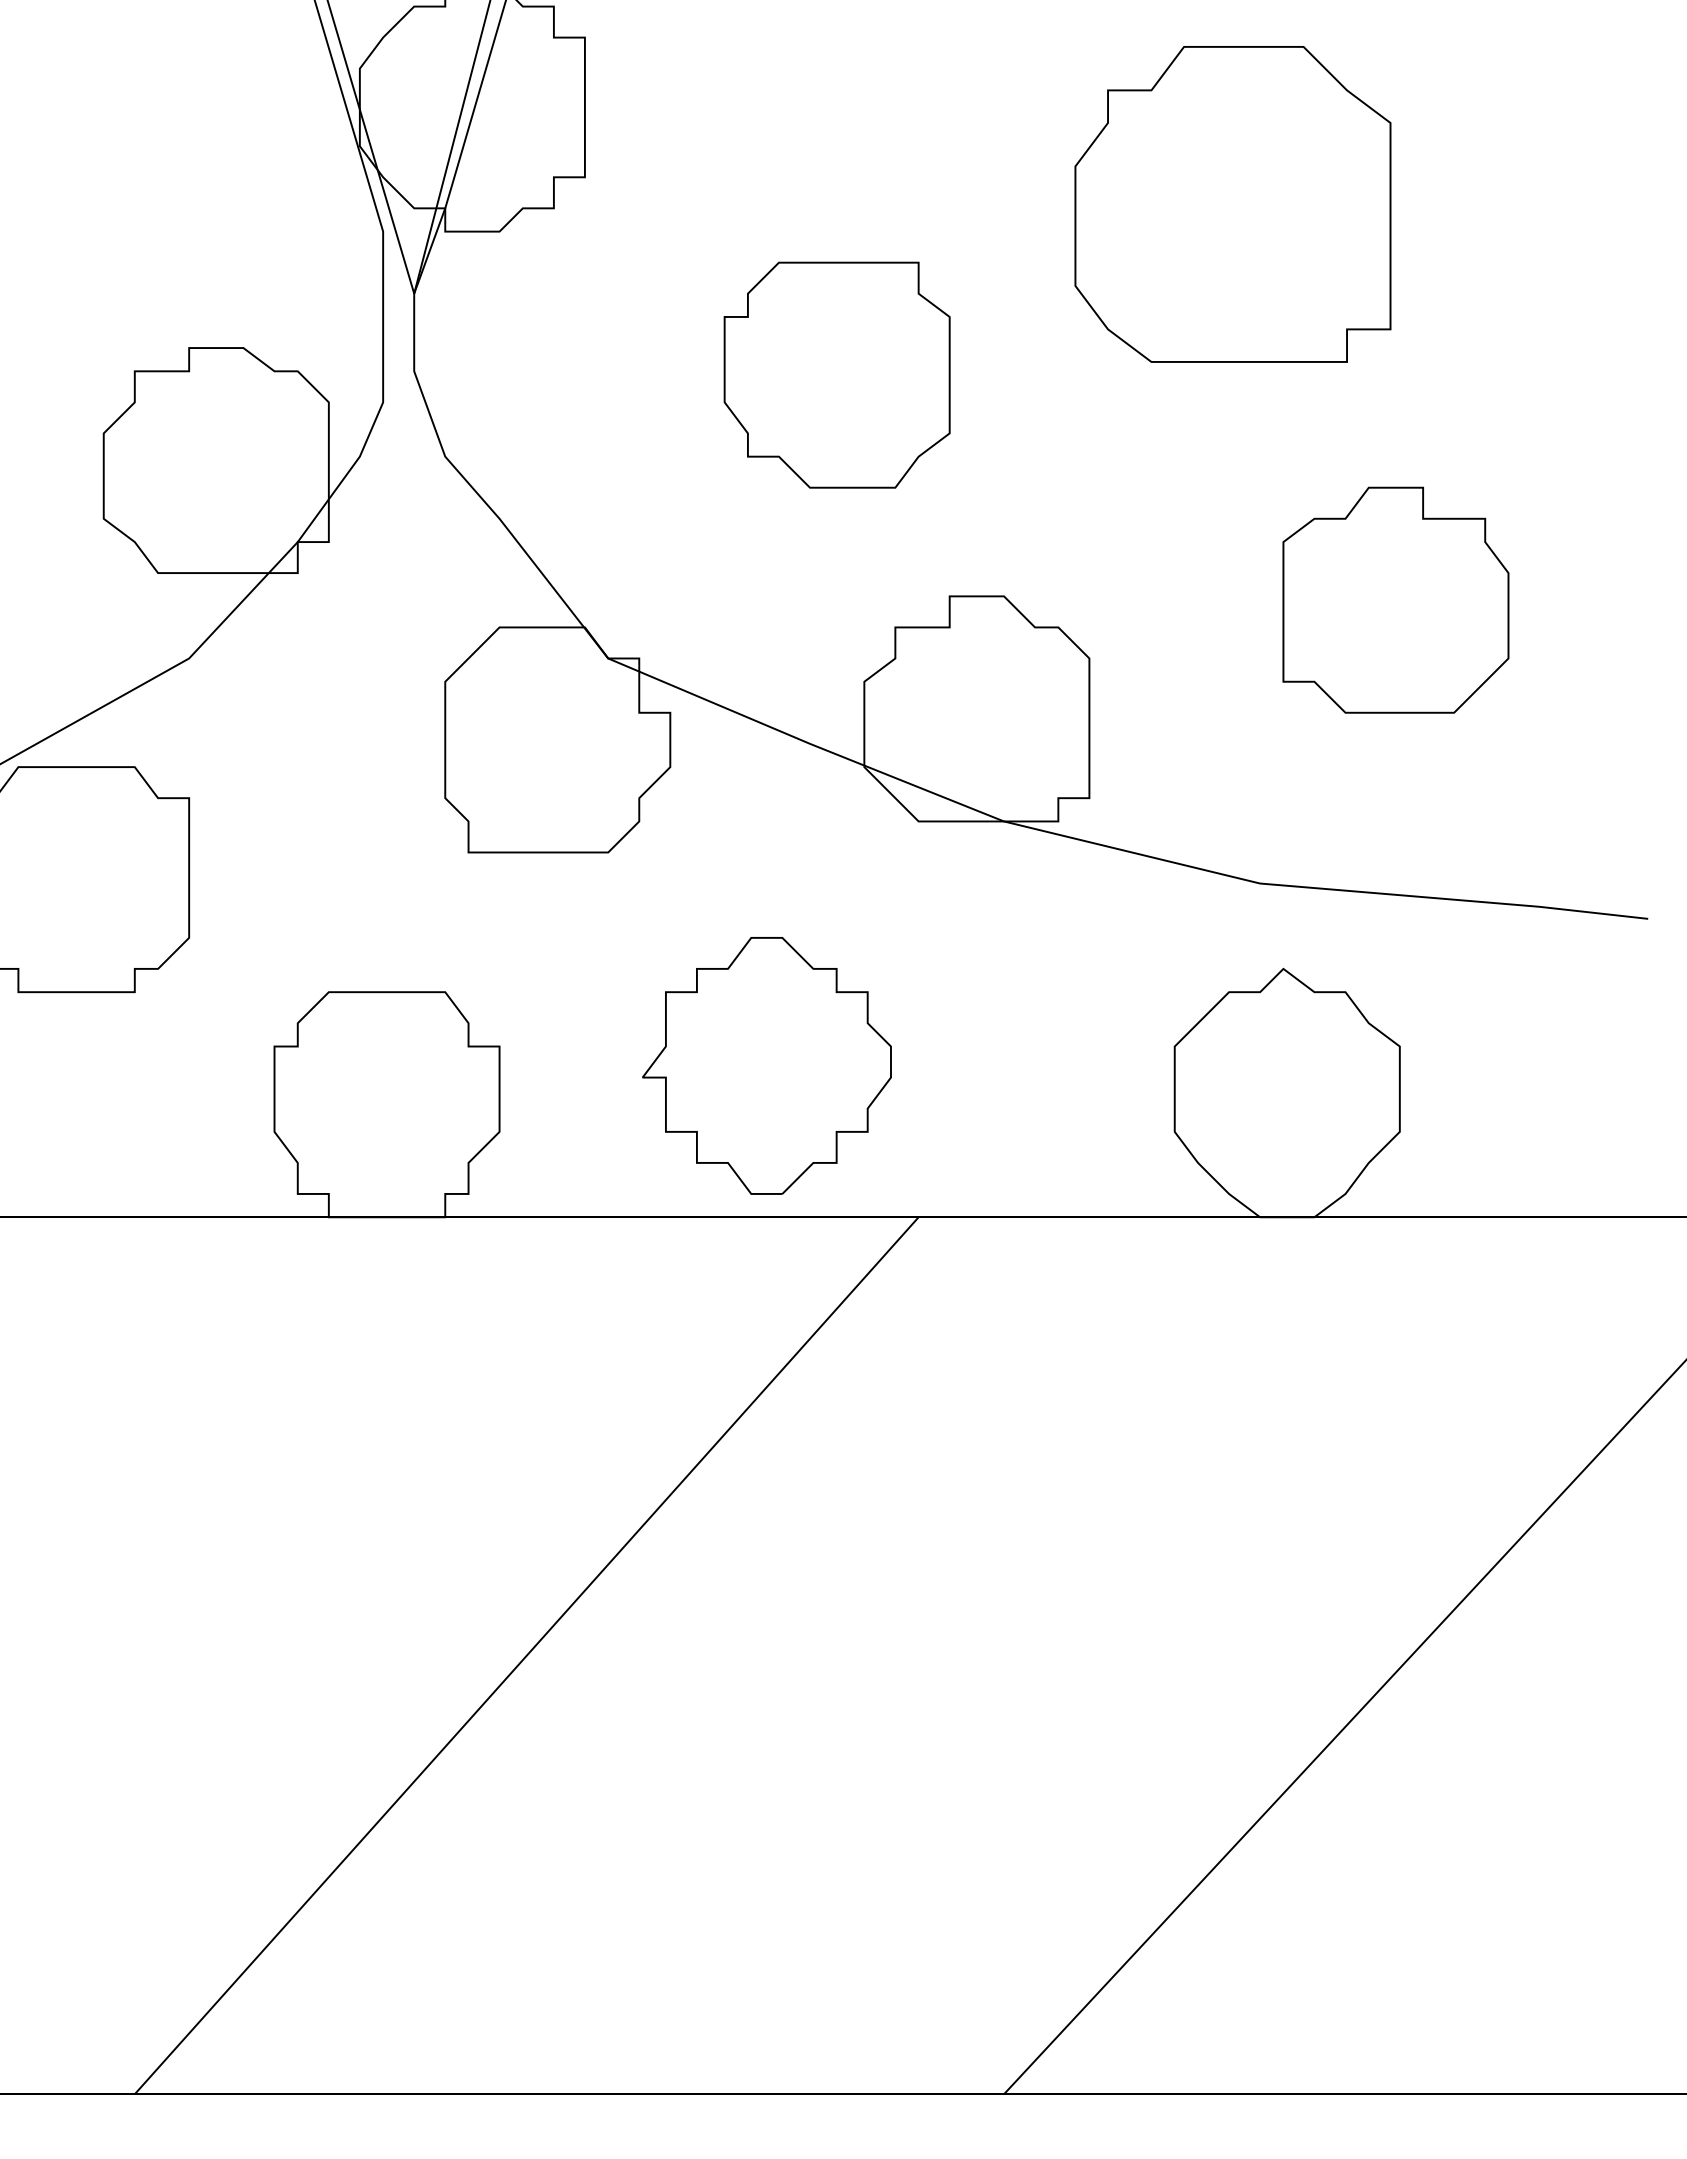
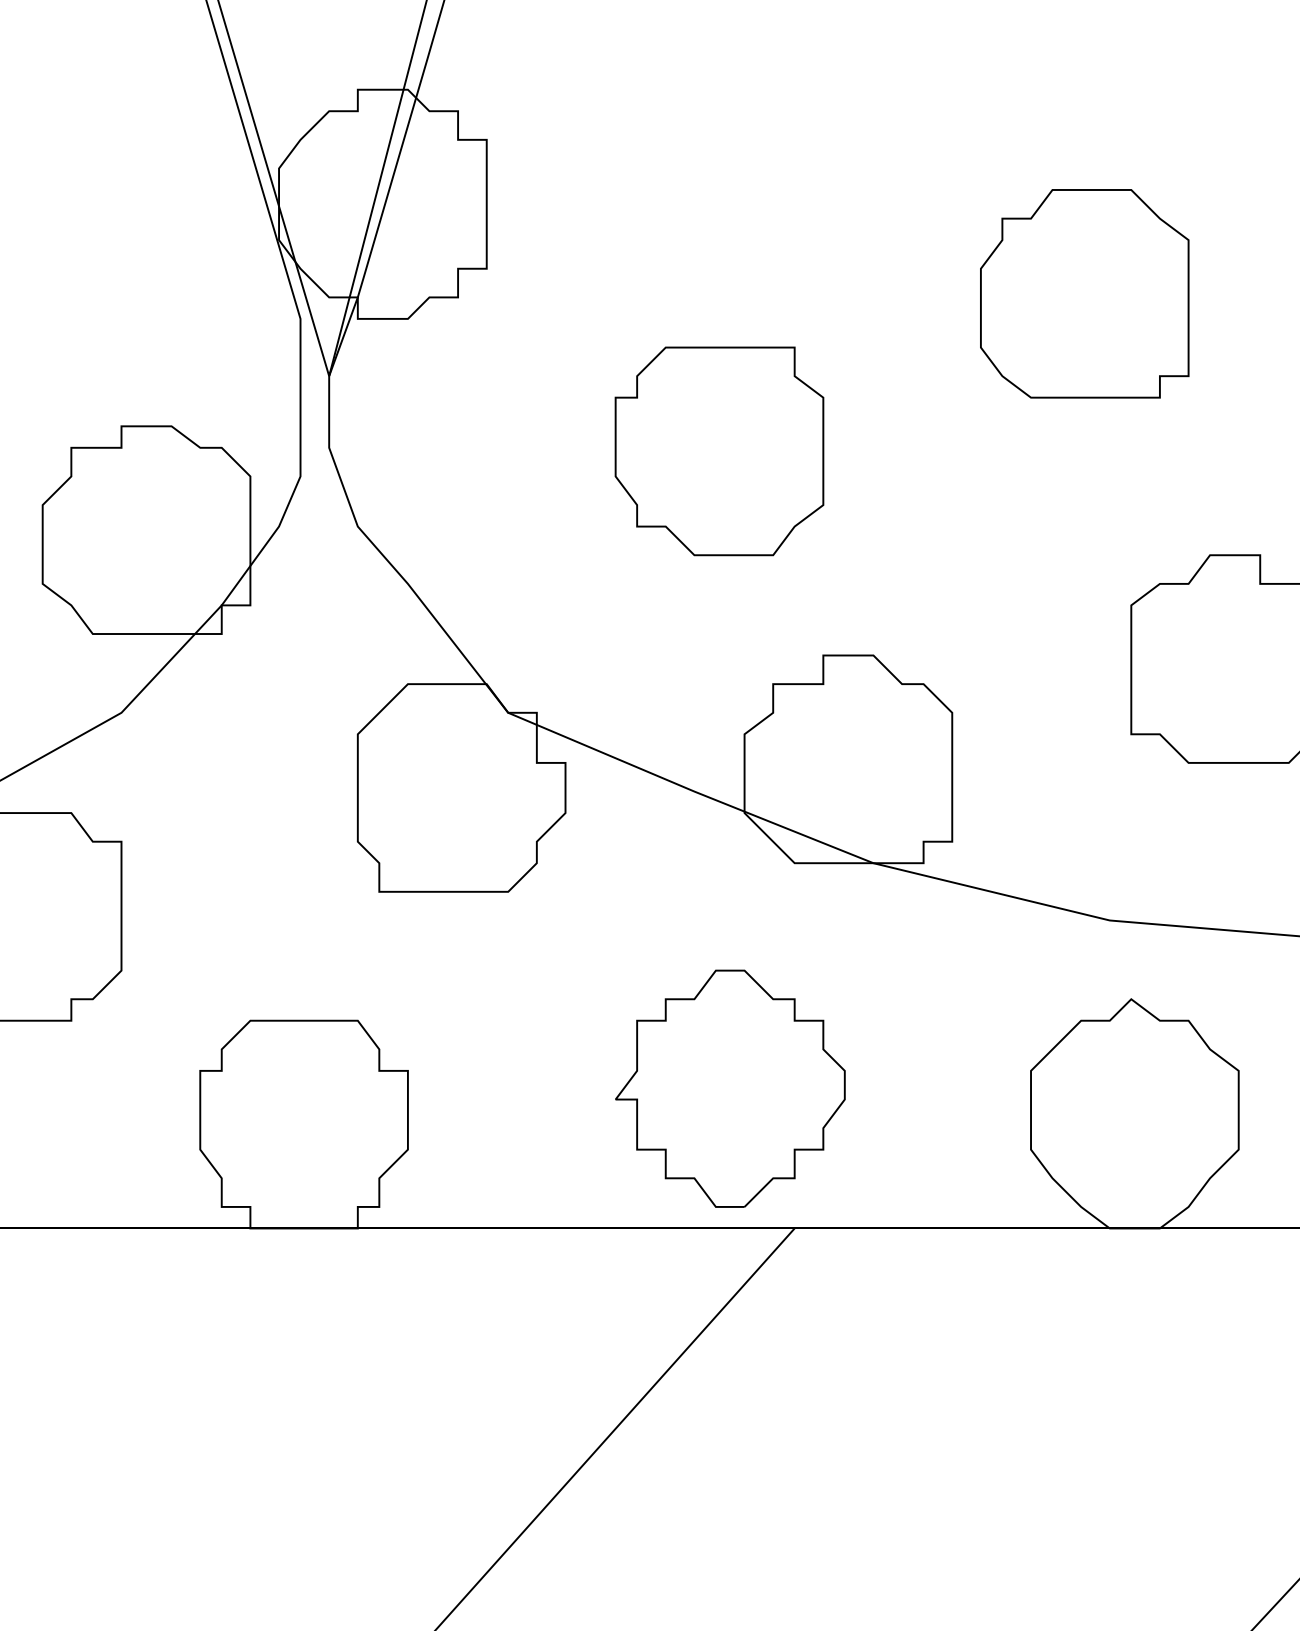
part: (1232, 204) -> (1084, 293), size x0.71
part: (766, 1065) -> (729, 1088), moved

